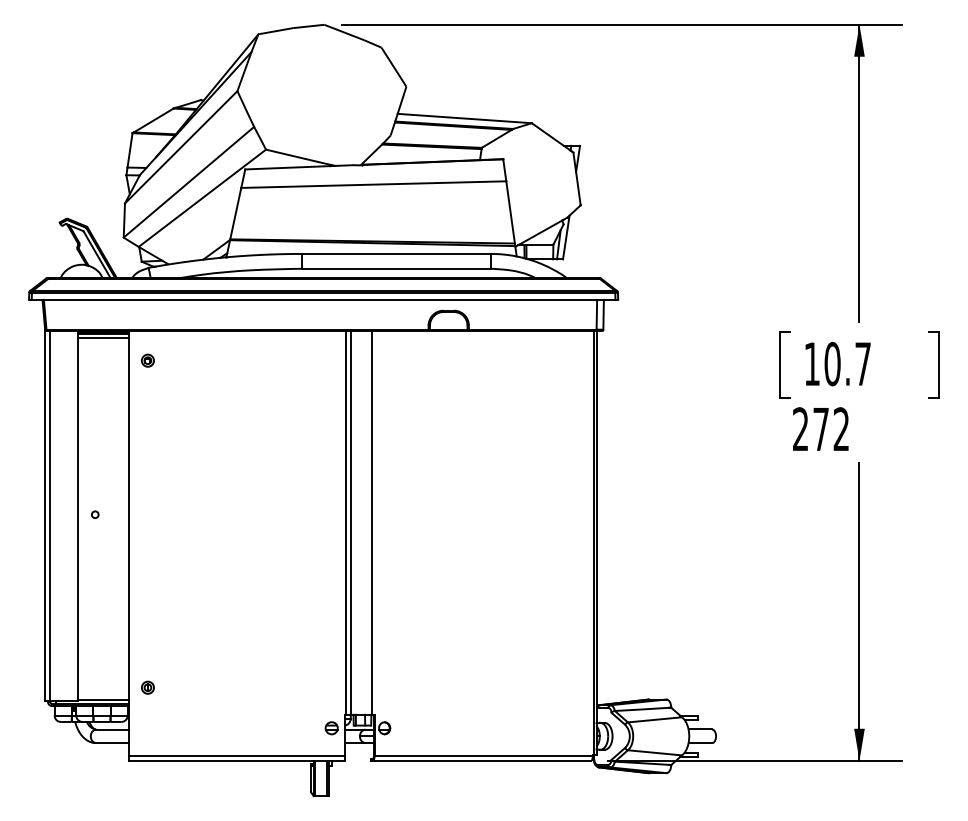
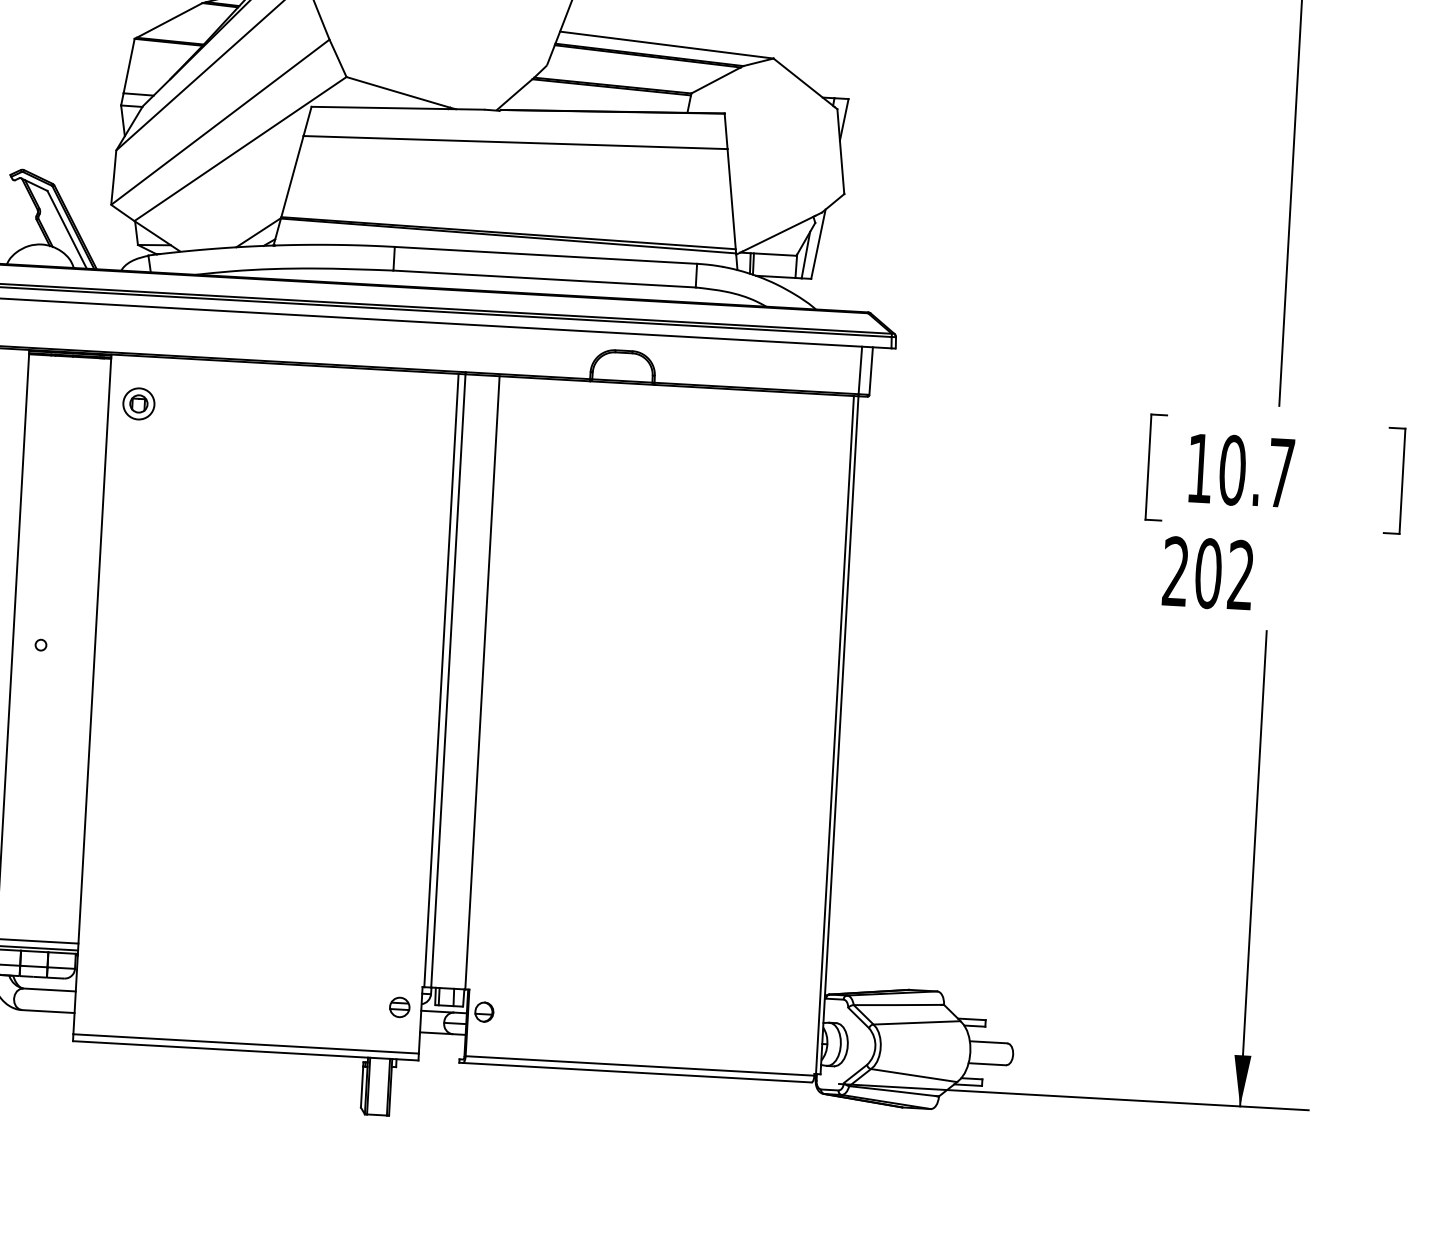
line: (103, 338) -> (69, 364), removed
part: (147, 360) -> (138, 403), size x1.6
text: (821, 429) -> (1209, 573), 272 -> 202
part: (147, 687) -> (109, 925), removed

